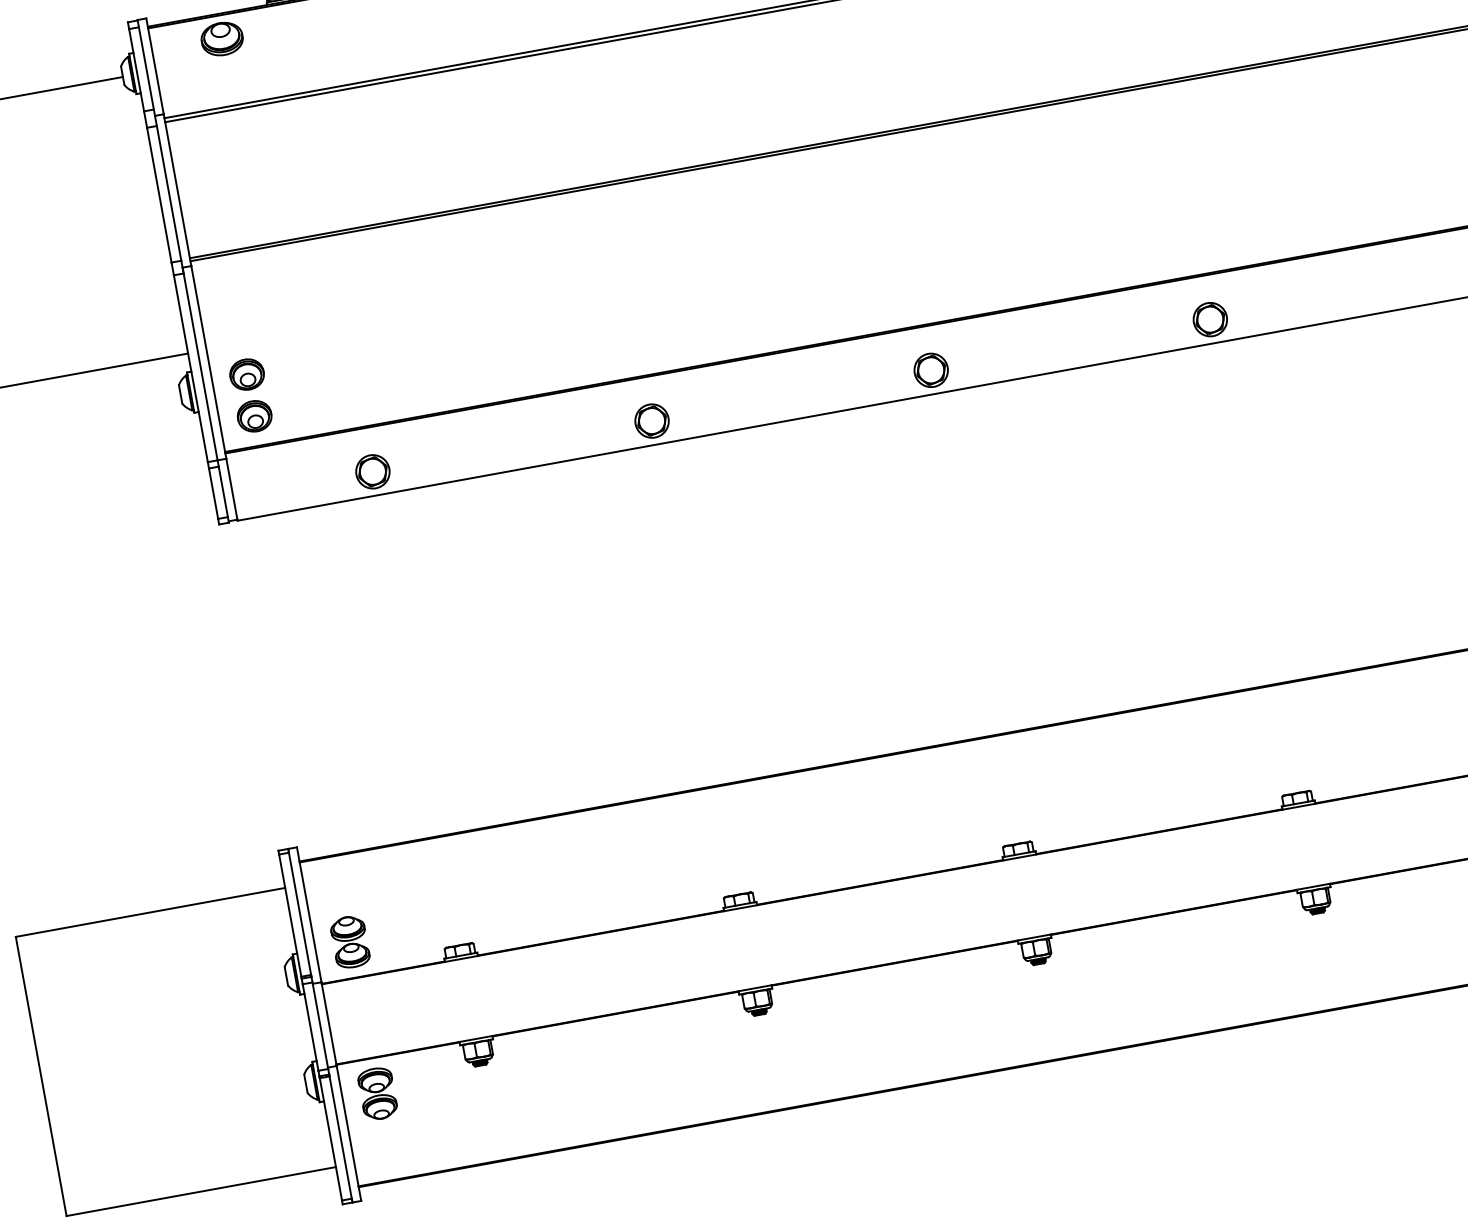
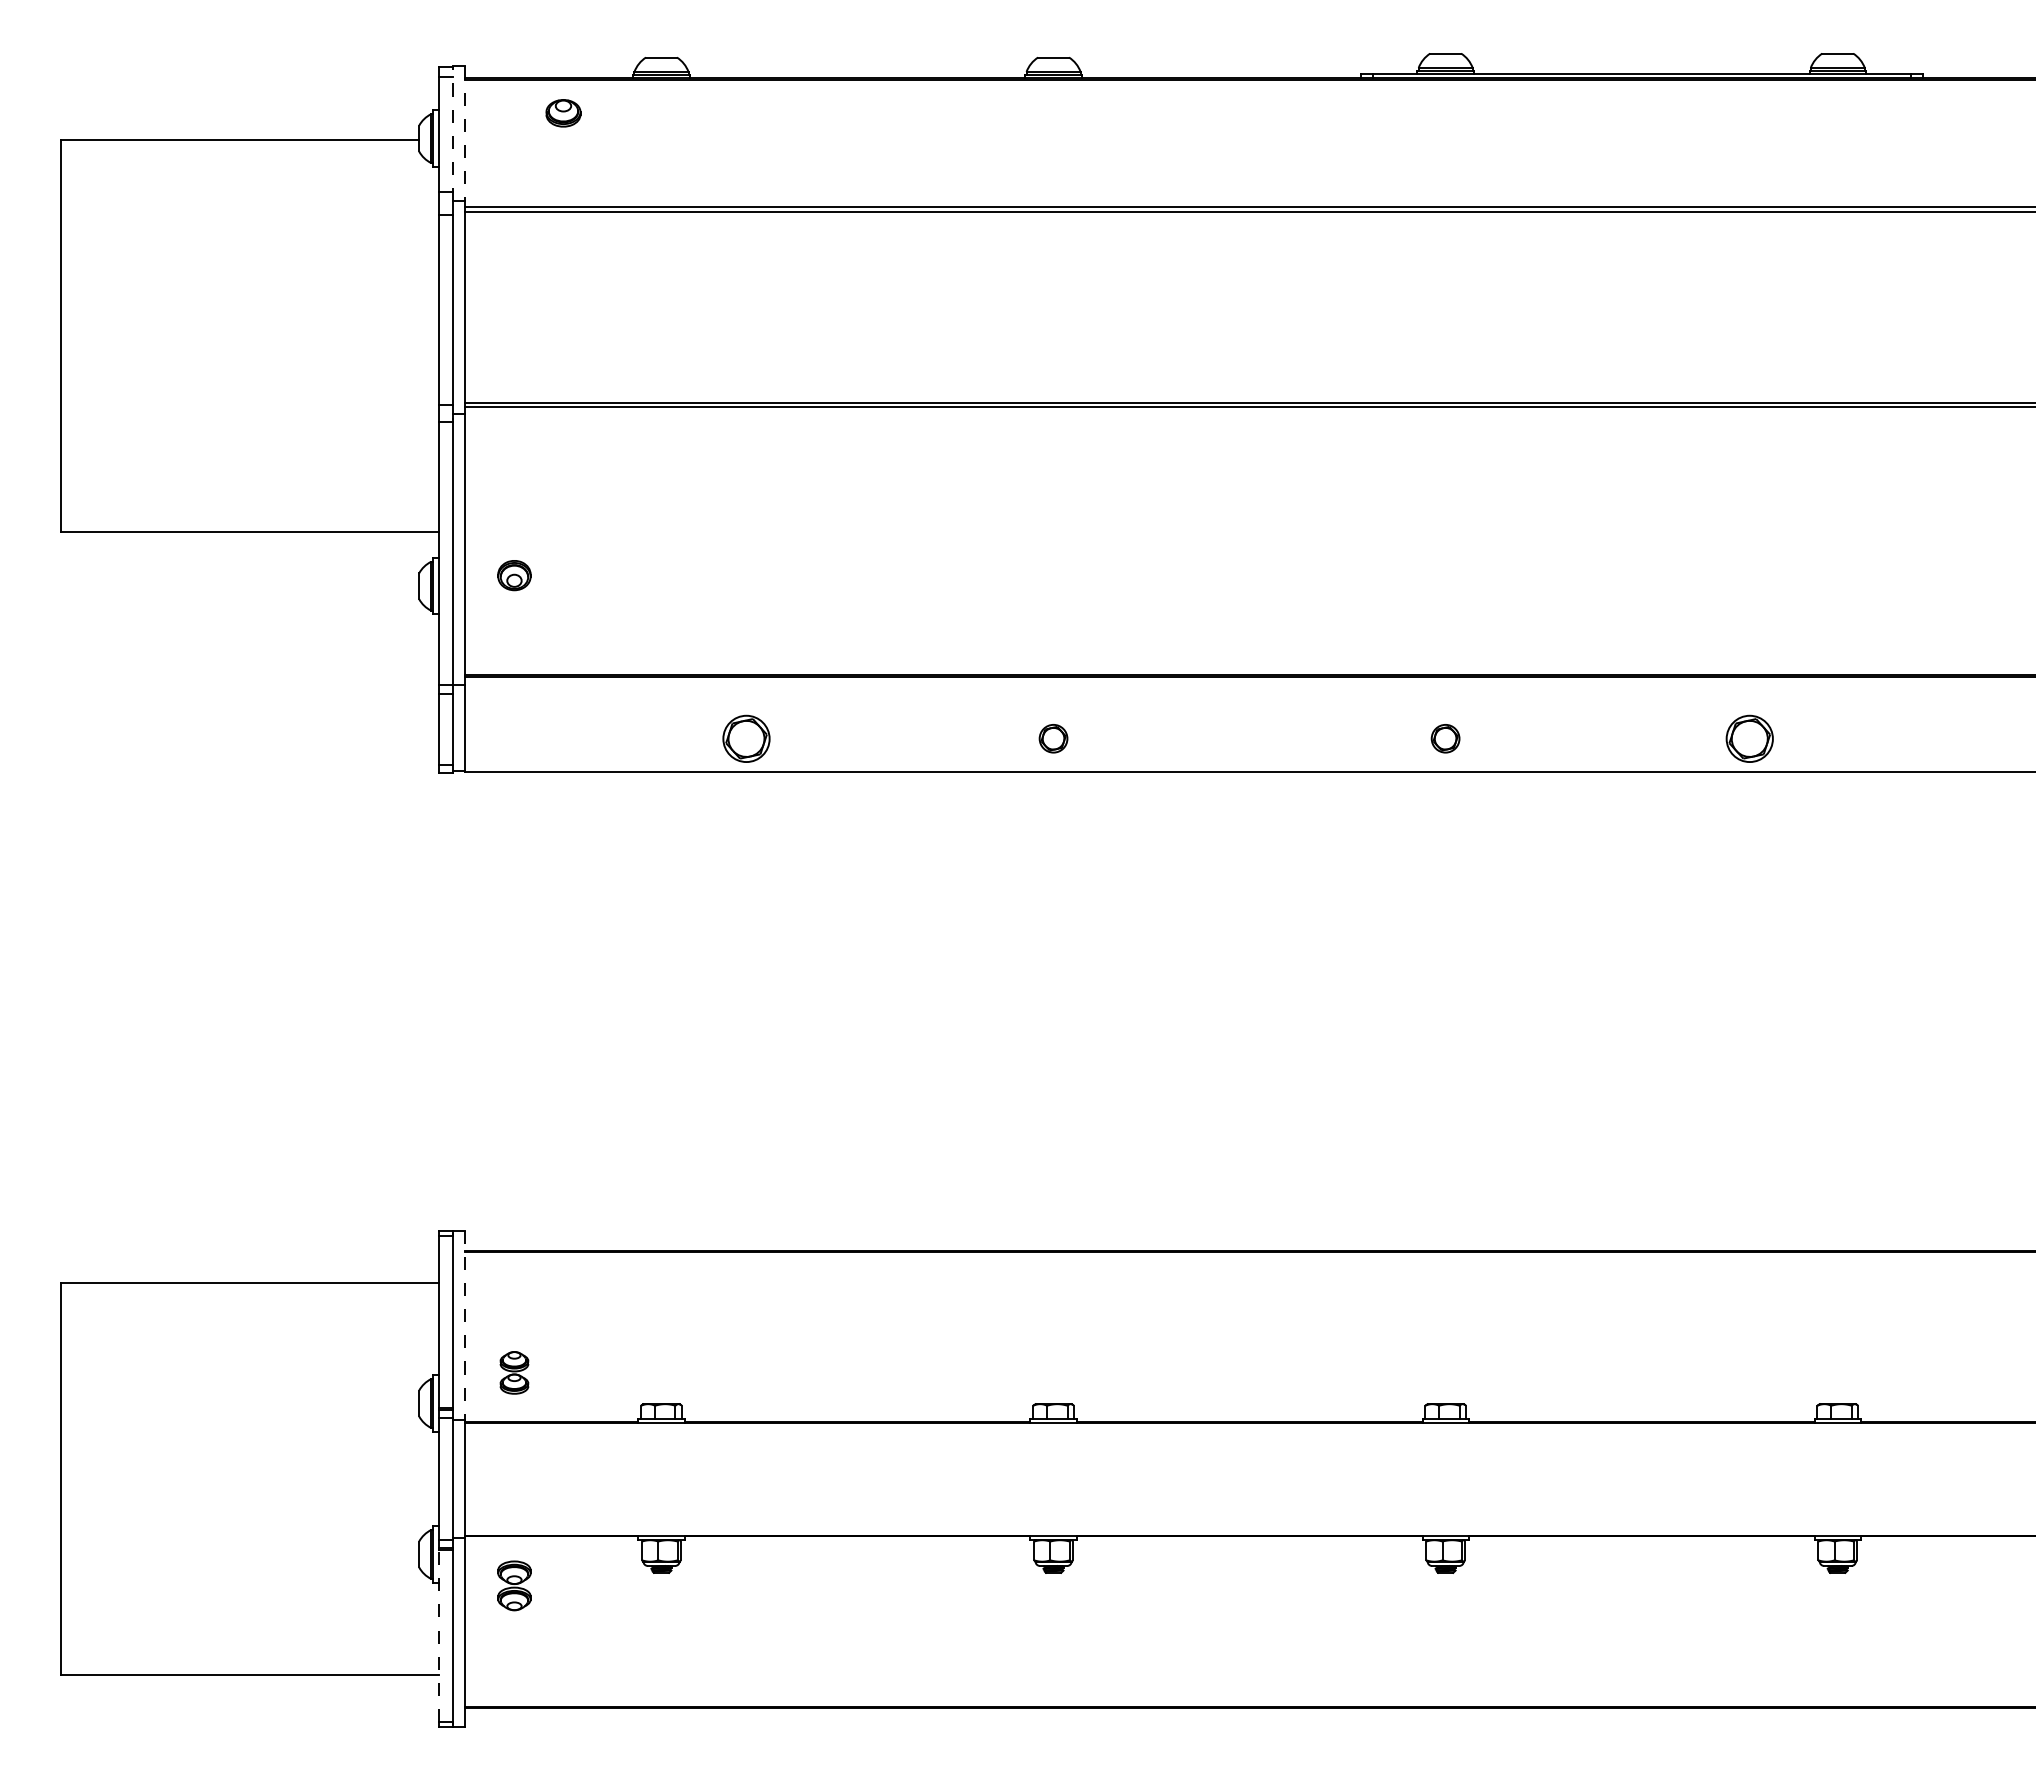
part: (222, 39) -> (563, 113), size x0.6
line: (155, 66) -> (465, 134), solid -> dashed
line: (146, 67) -> (453, 133), solid -> dashed
part: (1210, 319) -> (1749, 738), moved
part: (931, 370) -> (1445, 738), size x0.6
part: (247, 374) -> (514, 575), size x0.7
part: (254, 416) -> (514, 634), removed
part: (651, 420) -> (1053, 738), size x0.6
part: (372, 471) -> (746, 738), moved
line: (309, 914) -> (465, 1325), solid -> dashed
part: (350, 941) -> (514, 1372), size x0.6
part: (377, 1093) -> (514, 1585), size x0.7
line: (331, 1139) -> (439, 1636), solid -> dashed

